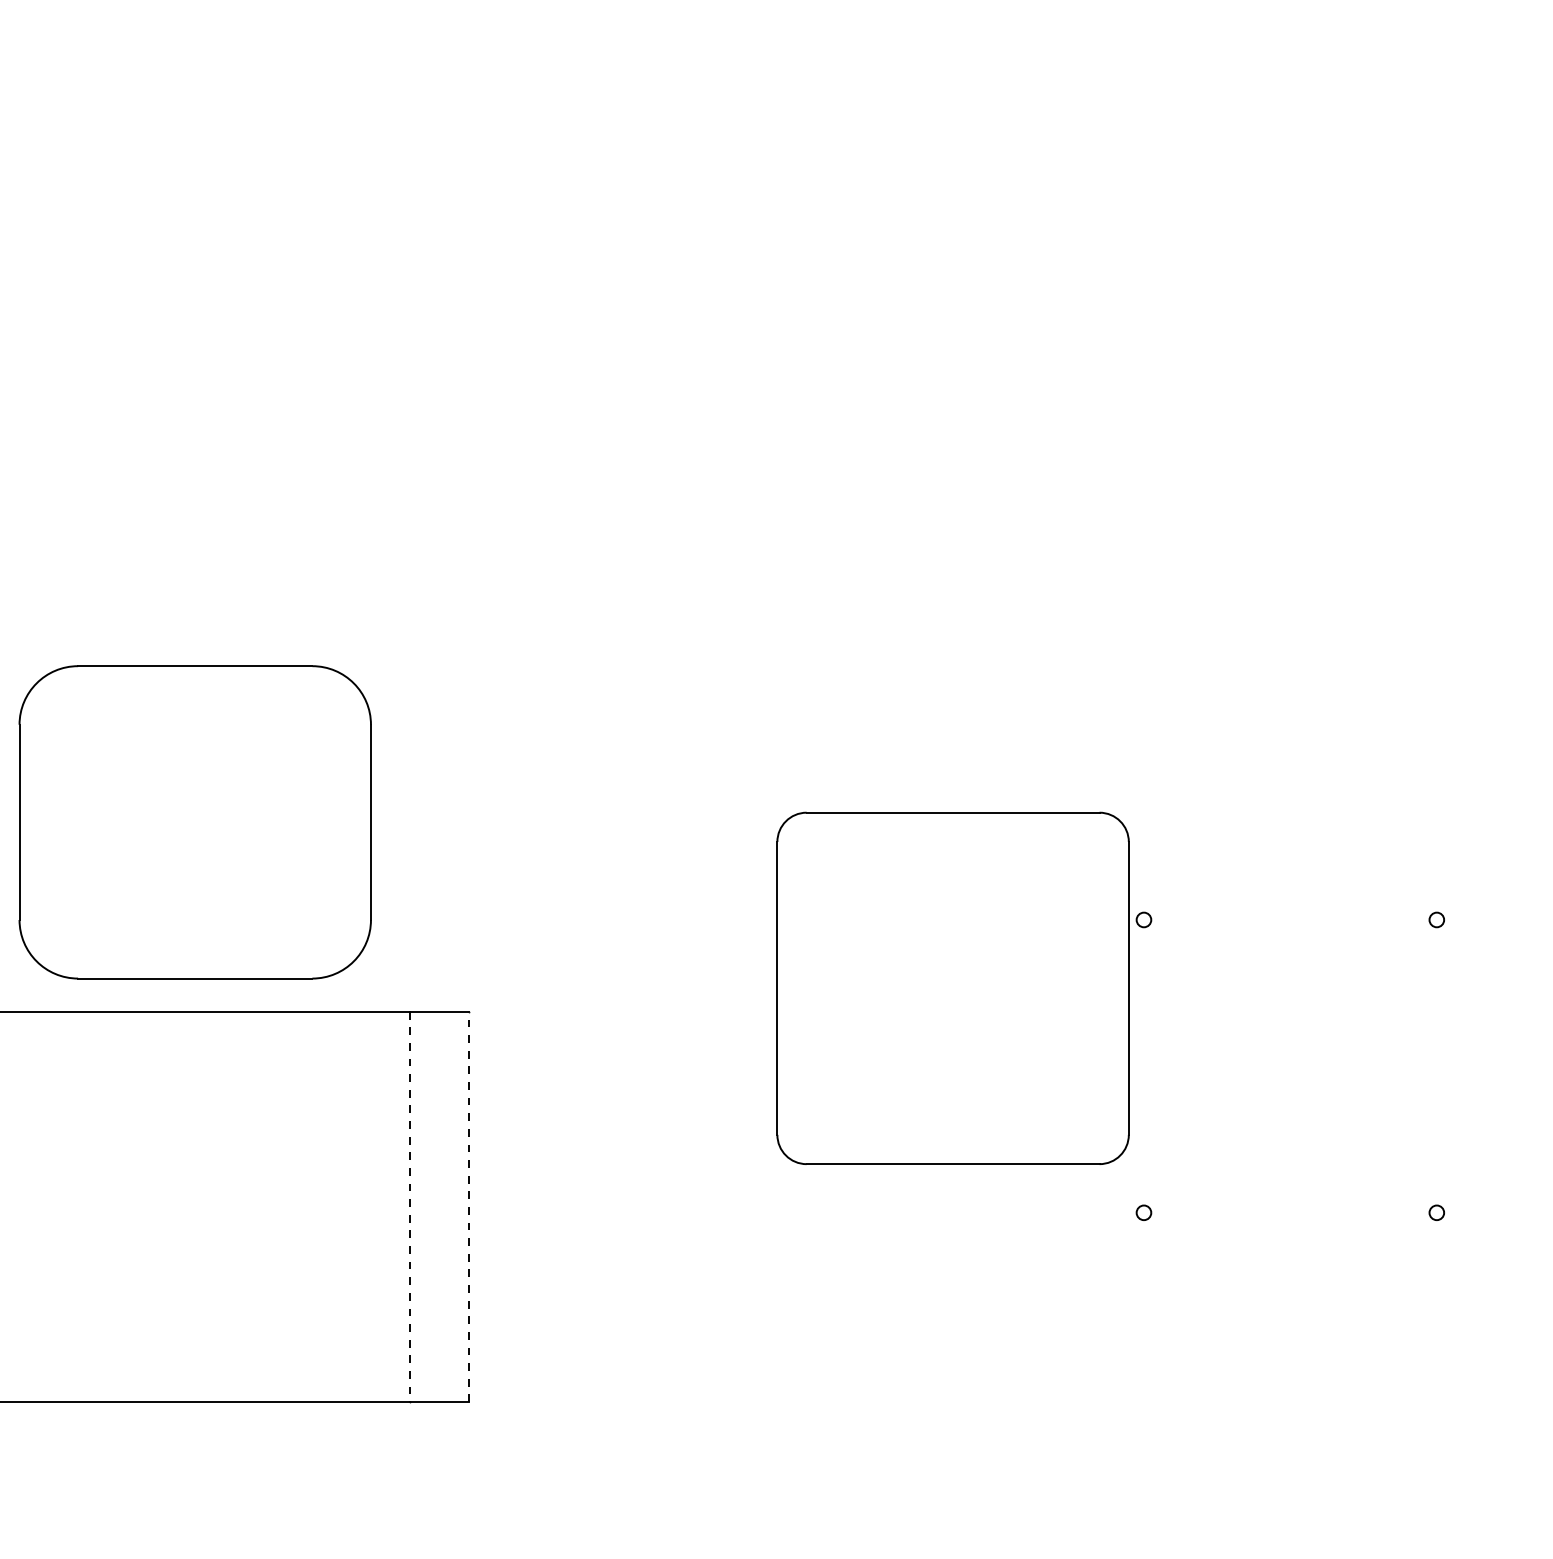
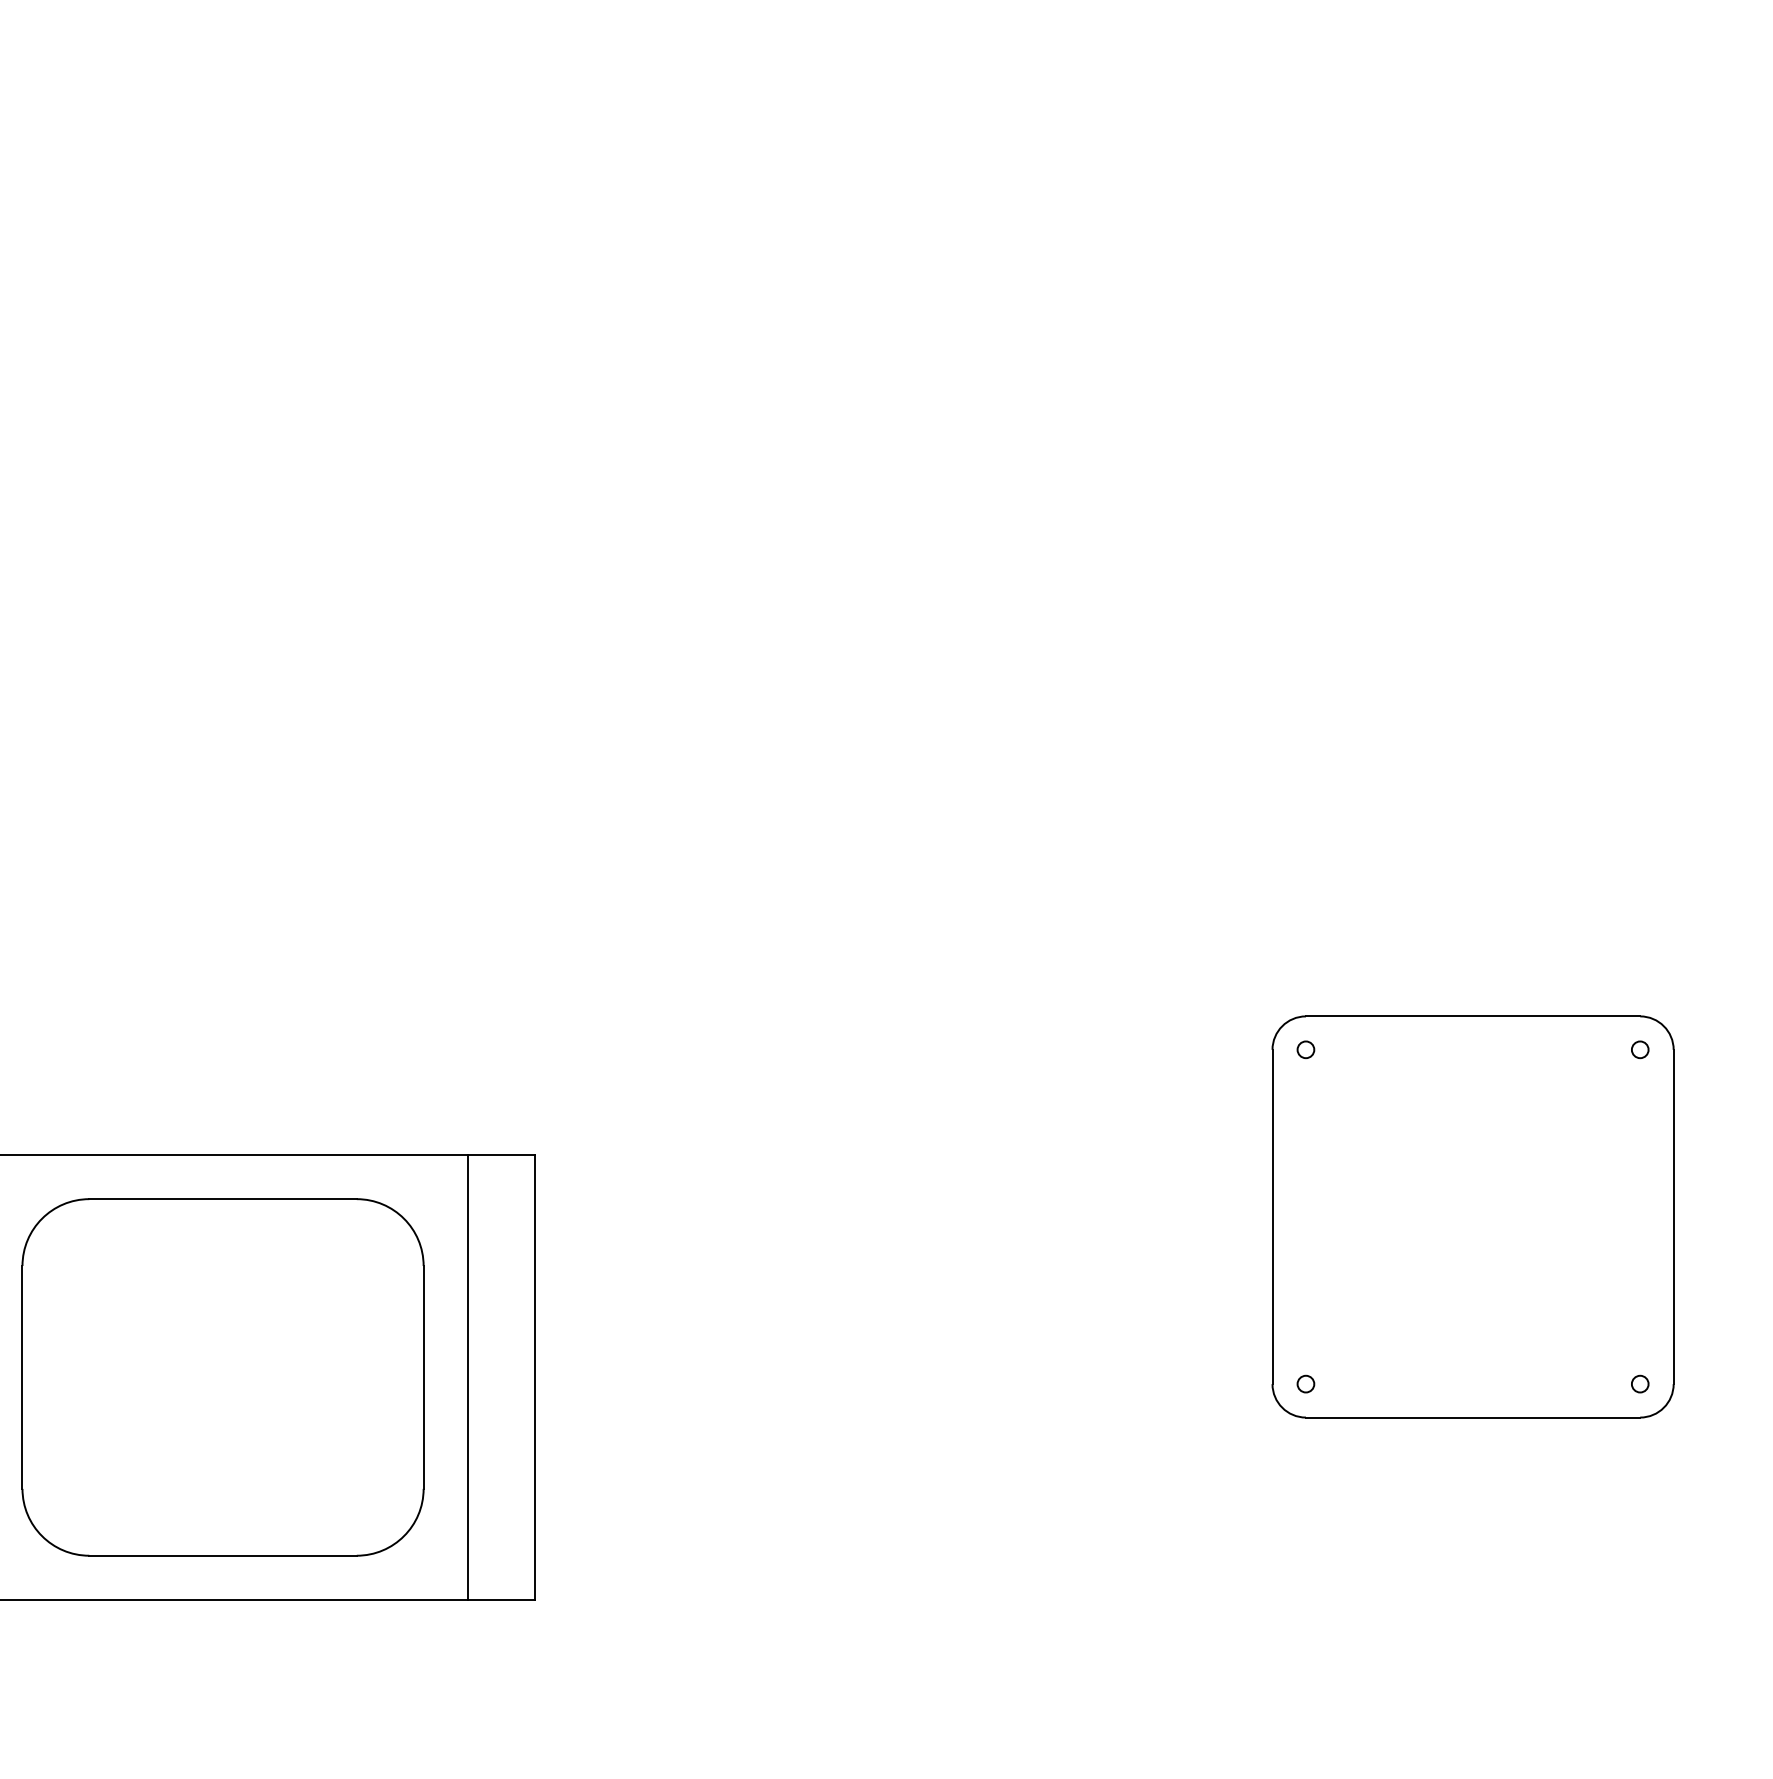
part: (194, 822) -> (222, 1377), moved
part: (952, 988) -> (1472, 1216), moved
line: (410, 1207) -> (468, 1377), dashed -> solid
line: (468, 1207) -> (535, 1377), dashed -> solid

